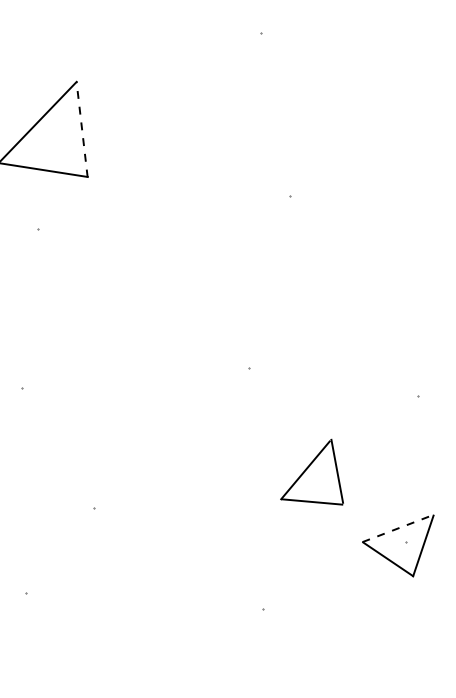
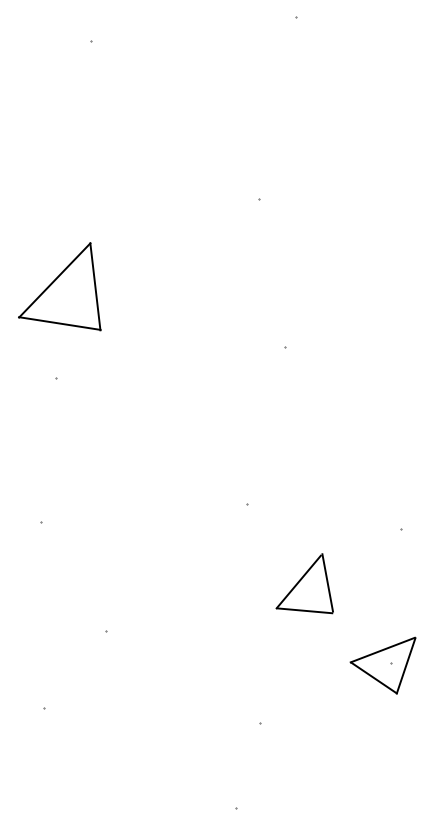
line: (82, 129) -> (95, 286), dashed -> solid
part: (311, 471) -> (304, 583), moved
line: (398, 527) -> (383, 649), dashed -> solid

